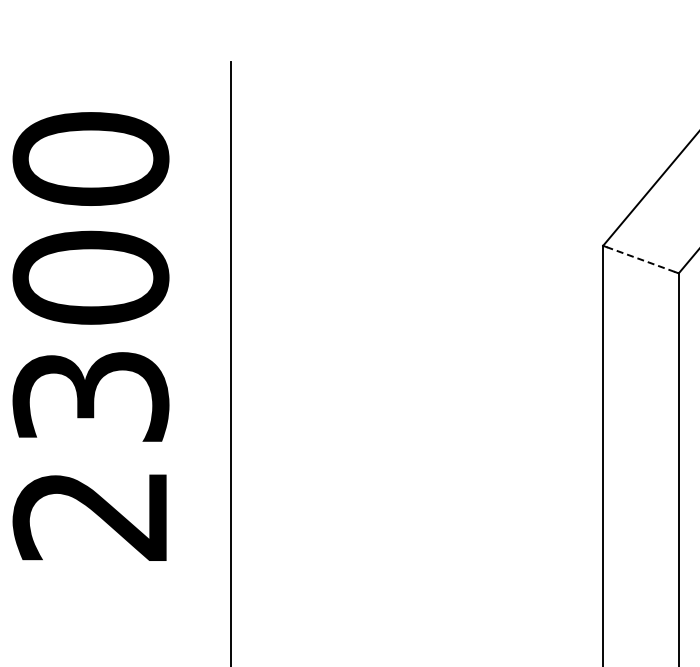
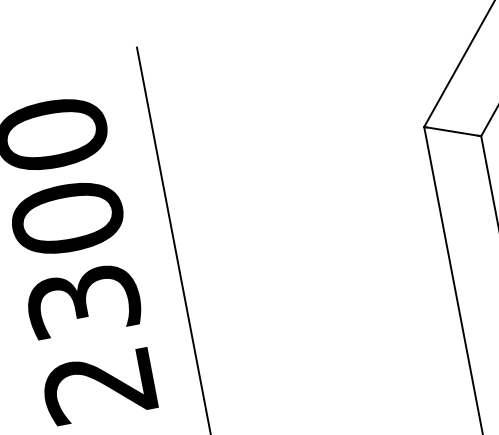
line: (640, 259) -> (452, 131), dashed -> solid

